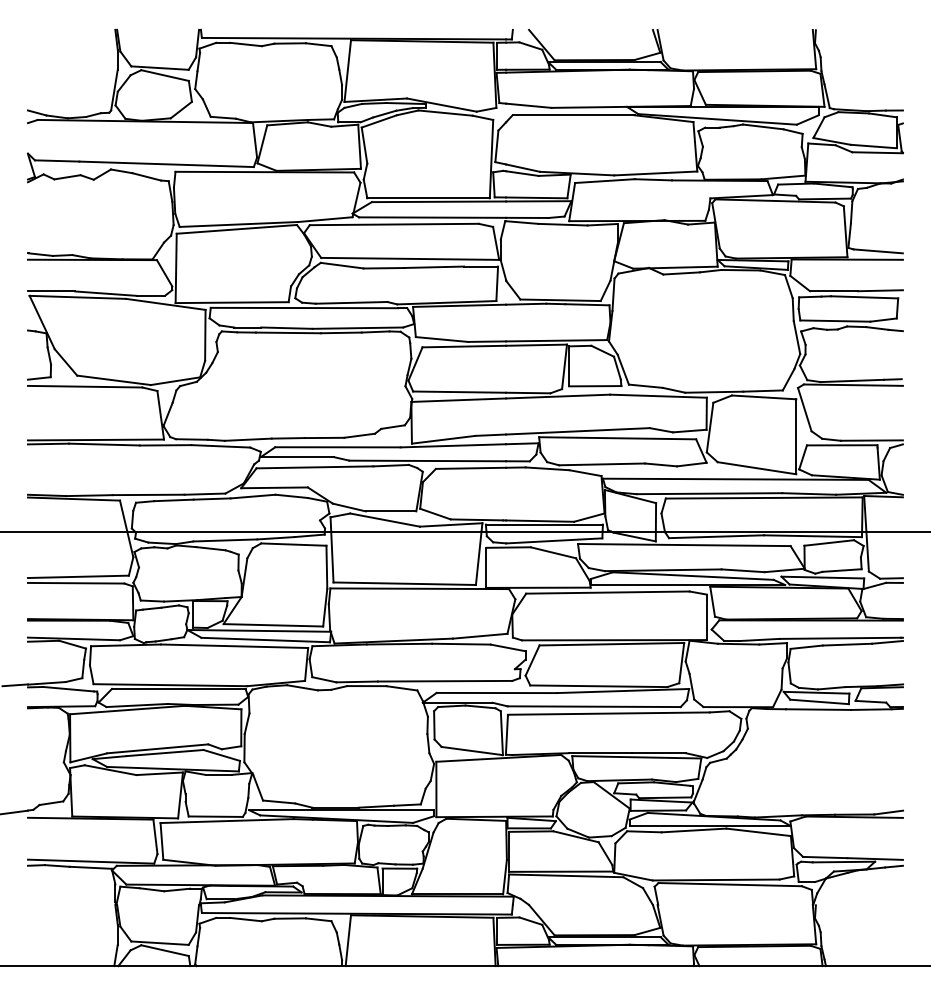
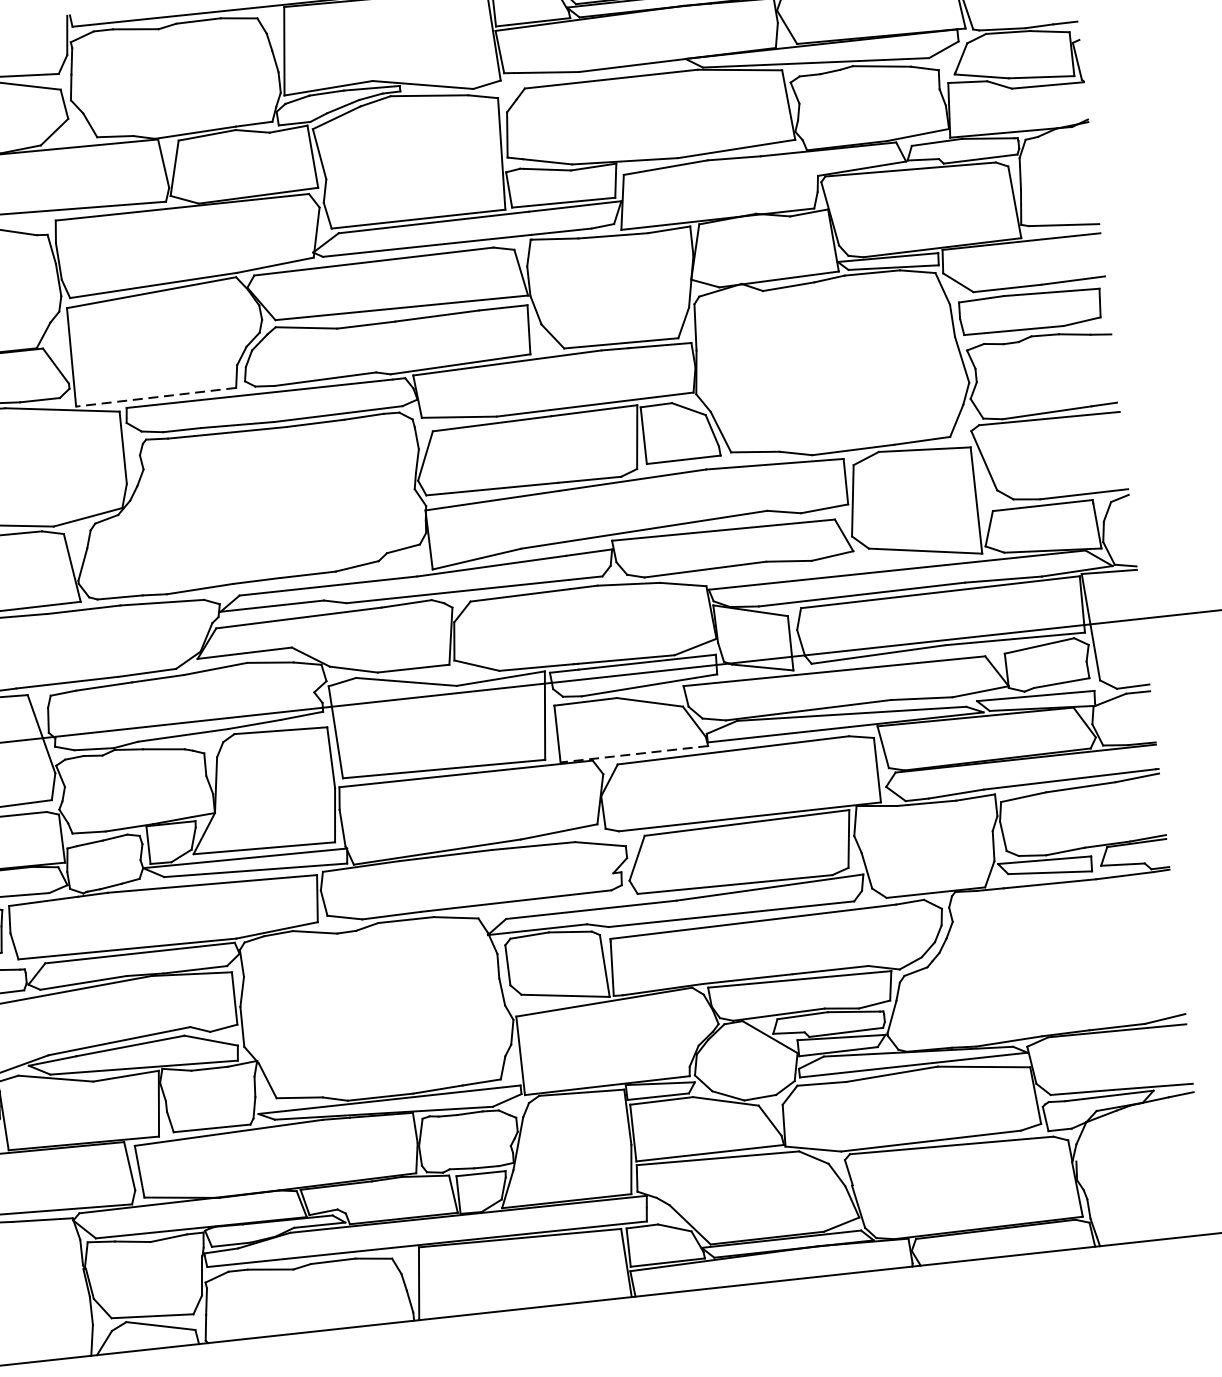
line: (232, 302) -> (156, 397), solid -> dashed
line: (538, 587) -> (634, 753), solid -> dashed

